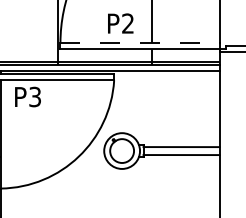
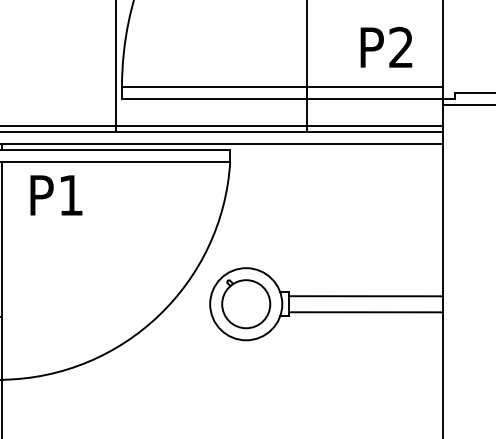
text: (120, 23) -> (386, 47), moved
line: (140, 43) -> (283, 87), dashed -> solid
text: (34, 96) -> (69, 194), P3 -> P1

